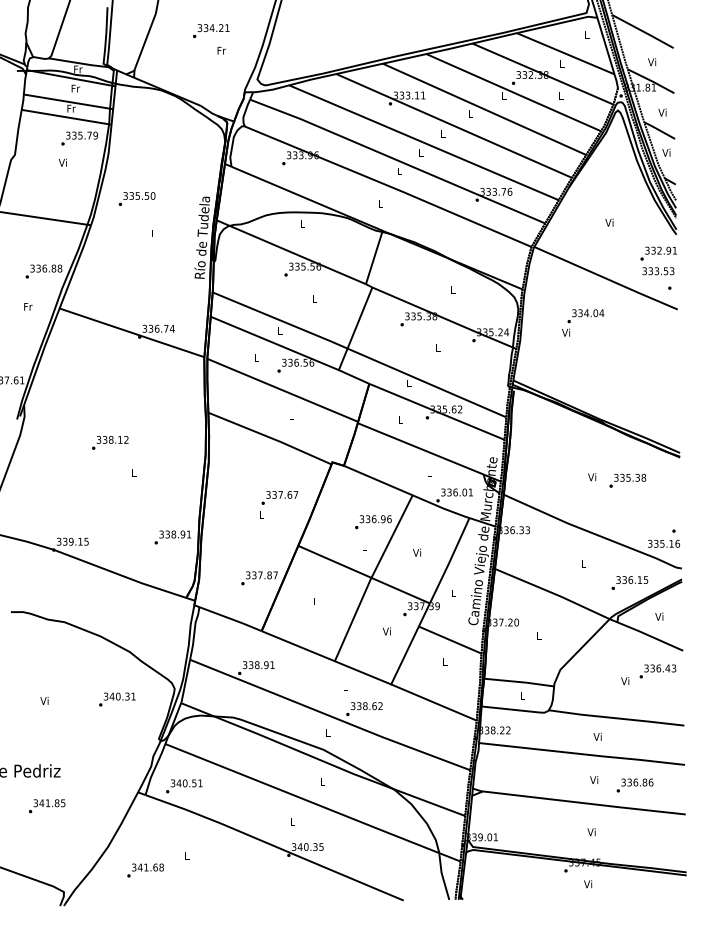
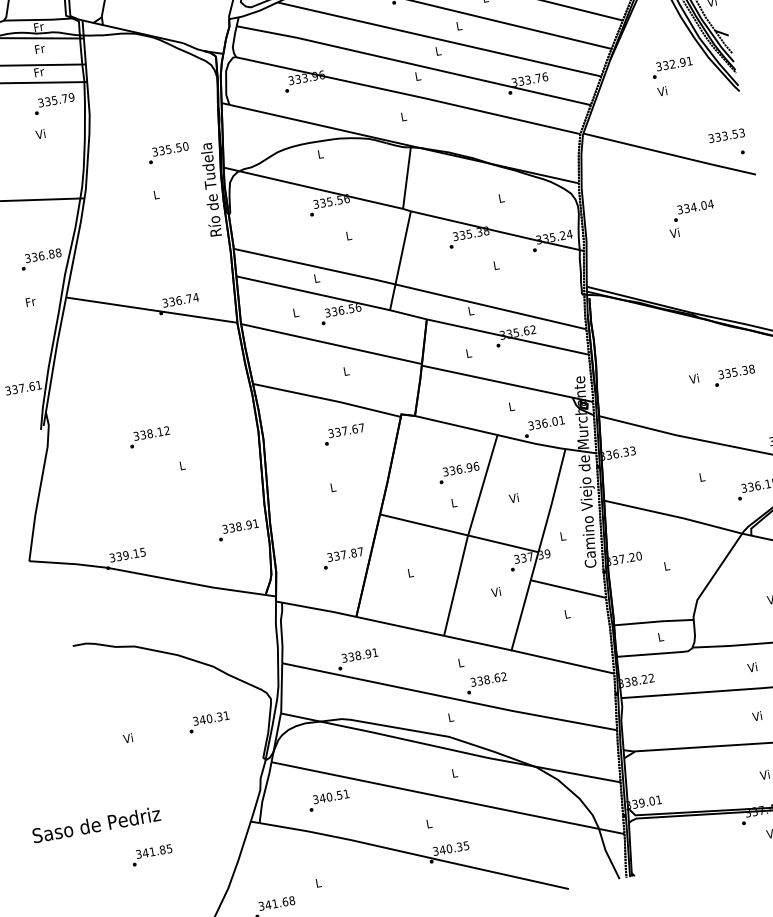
text: (136, 198) -> (167, 152), moved
text: (658, 253) -> (671, 67), moved
text: (583, 322) -> (692, 218), moved
text: (279, 497) -> (343, 434), moved
text: (184, 786) -> (329, 800), moved

